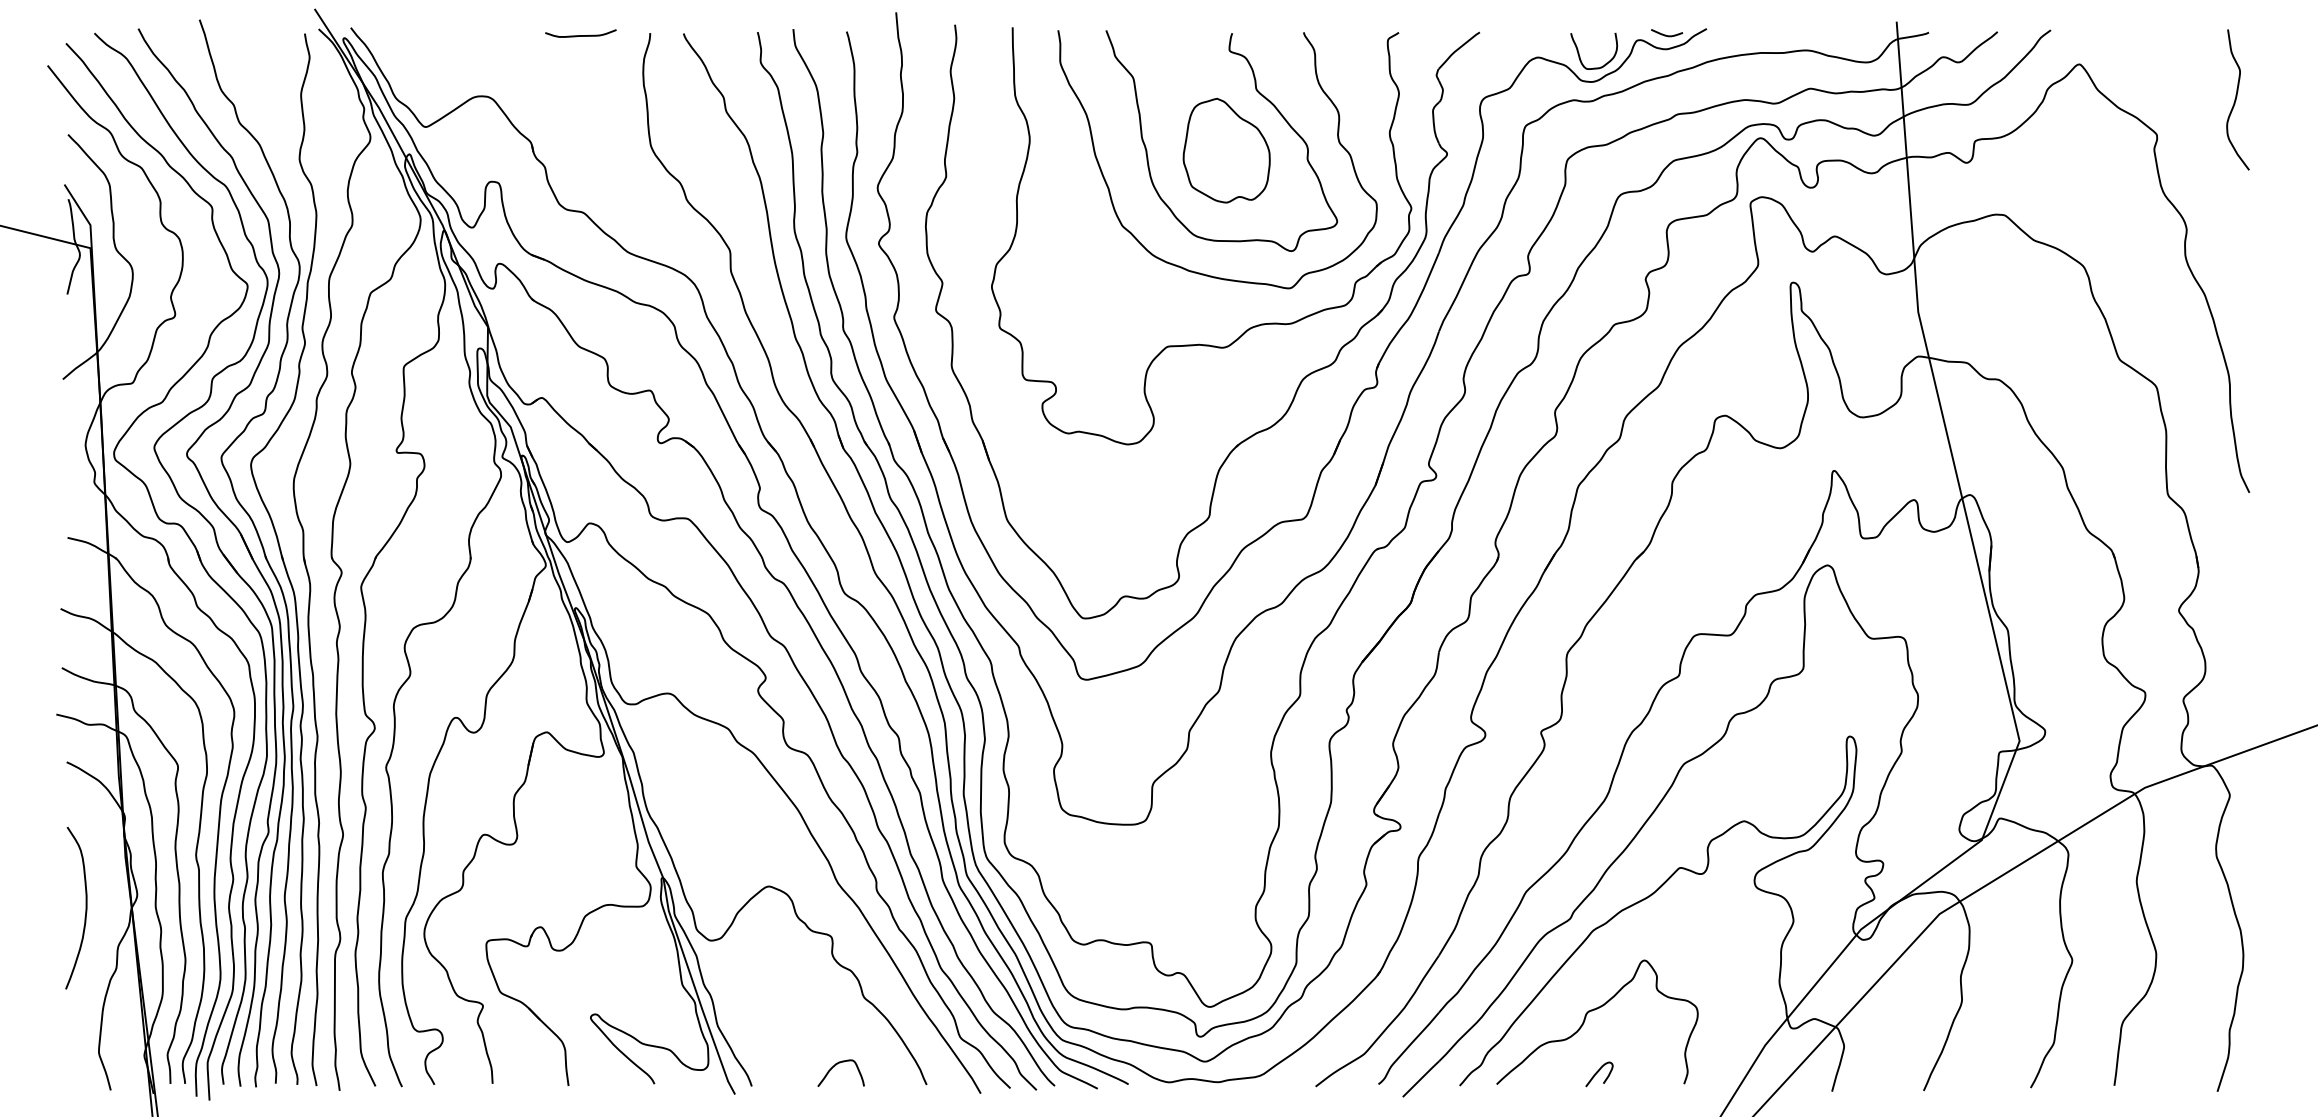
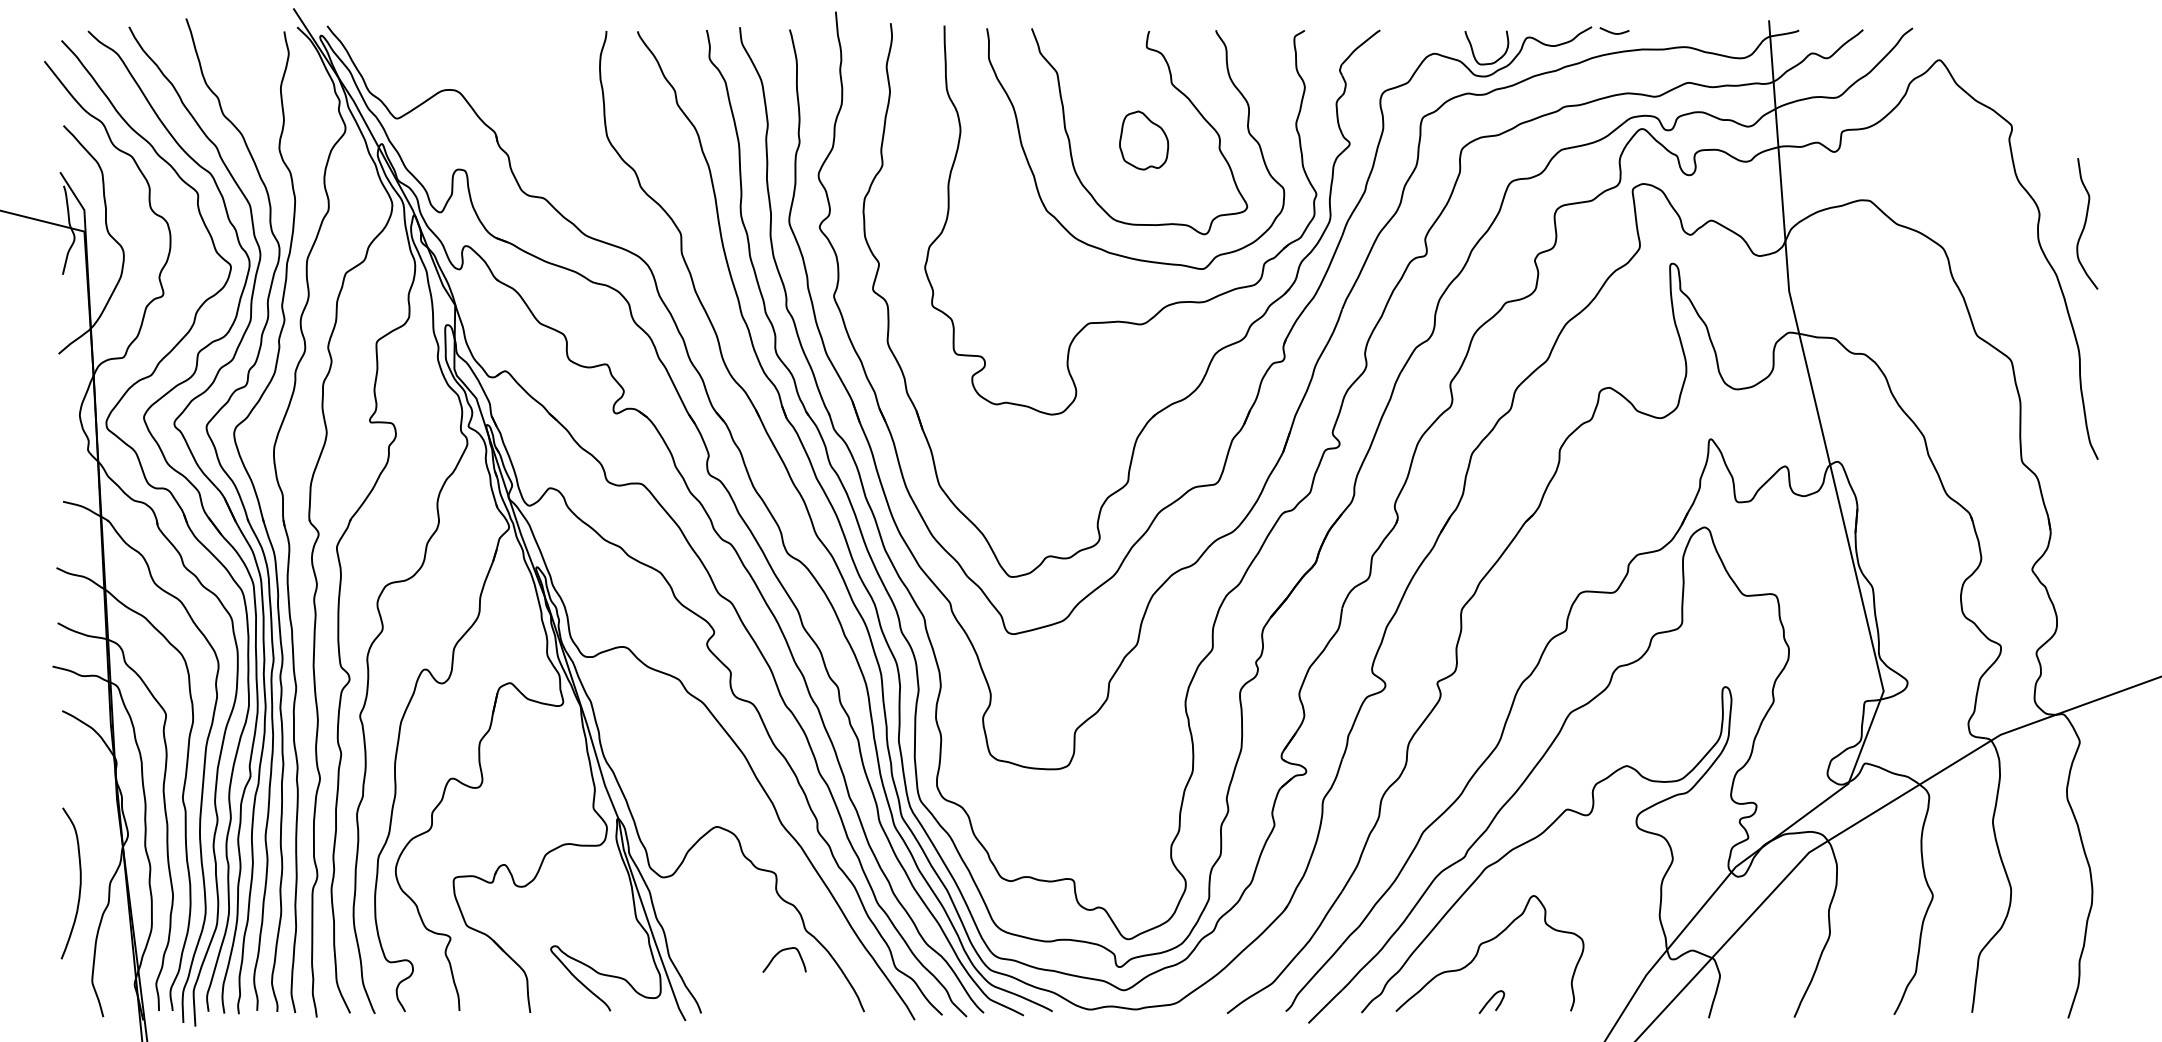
curve: (580, 35) -> (541, 33), removed
curve: (1667, 35) -> (1614, 33), moved
curve: (2236, 99) -> (2085, 223), moved
part: (1226, 150) -> (1143, 140), size x0.6
curve: (85, 908) -> (79, 883), moved
curve: (835, 1066) -> (779, 953), moved

